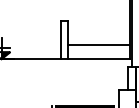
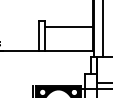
line: (98, 44) -> (68, 26), moved

